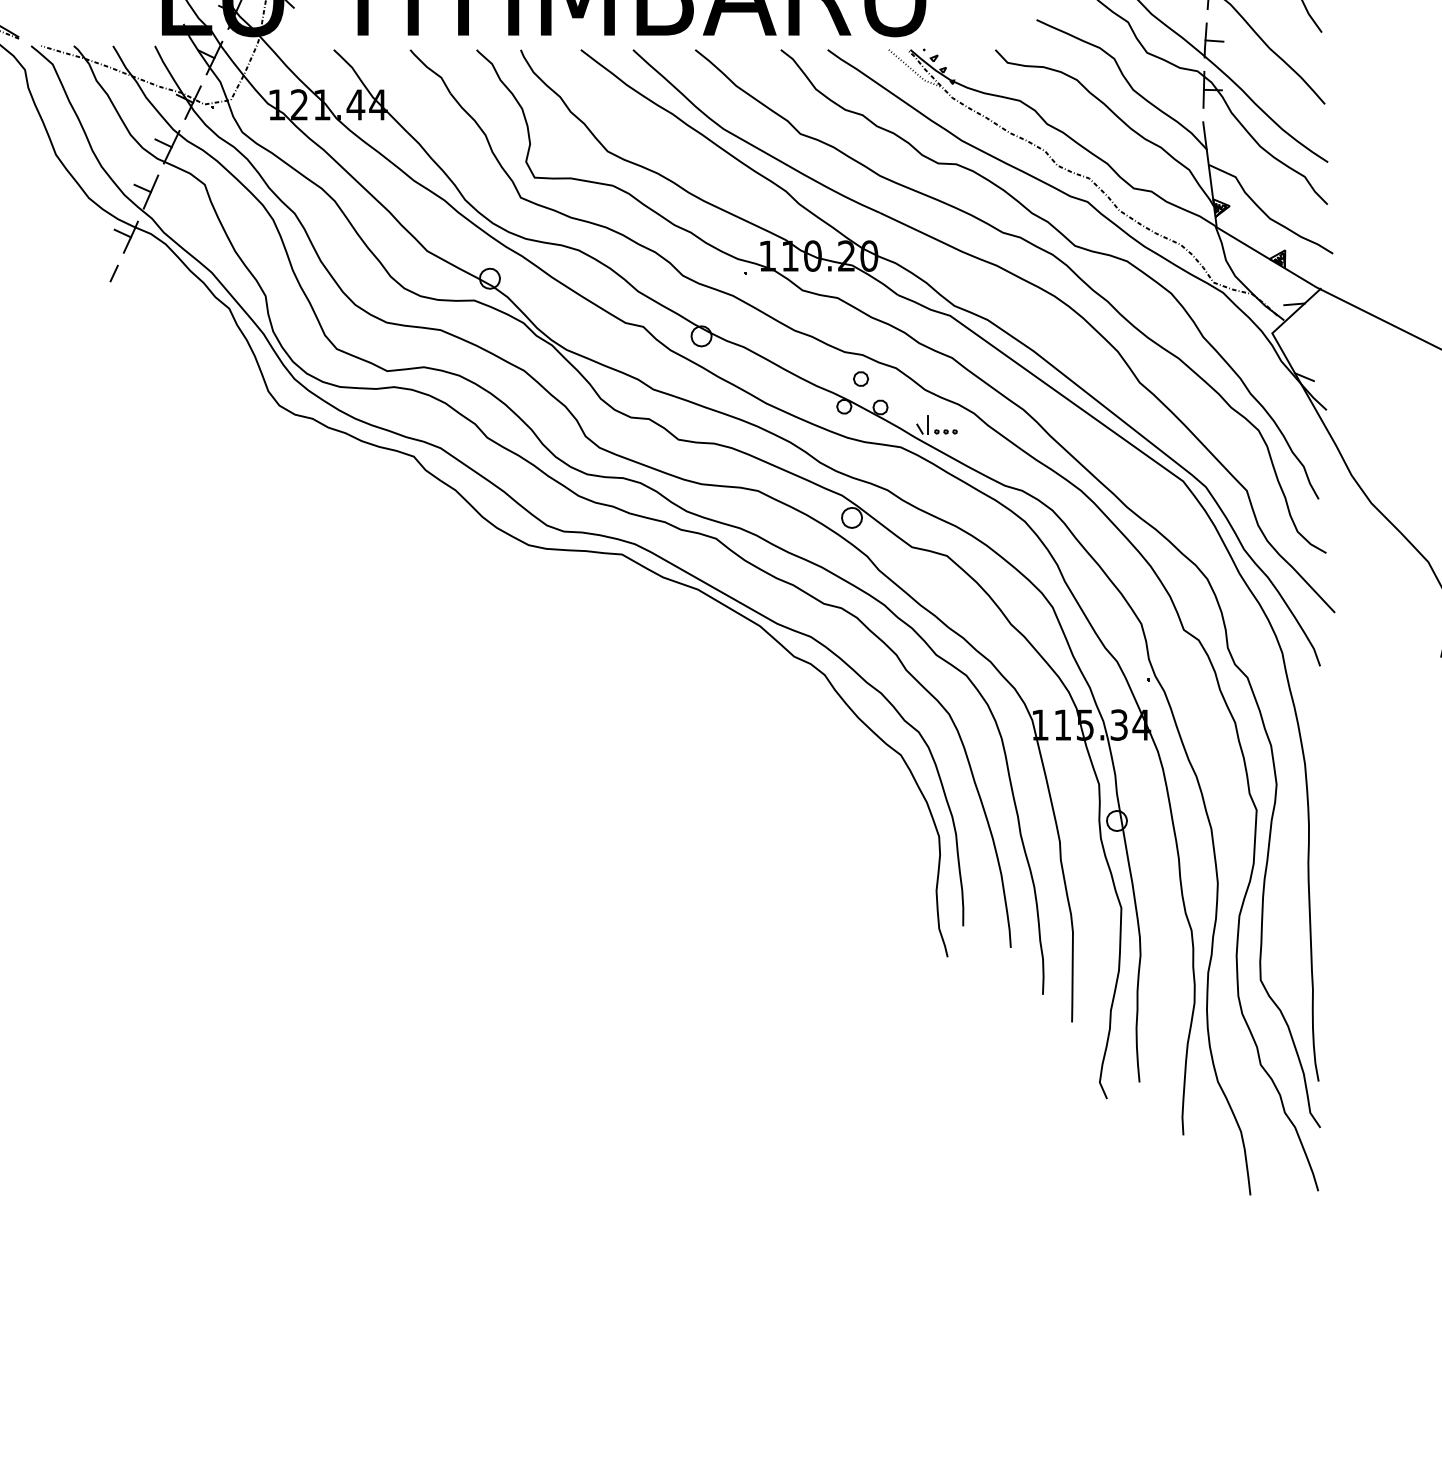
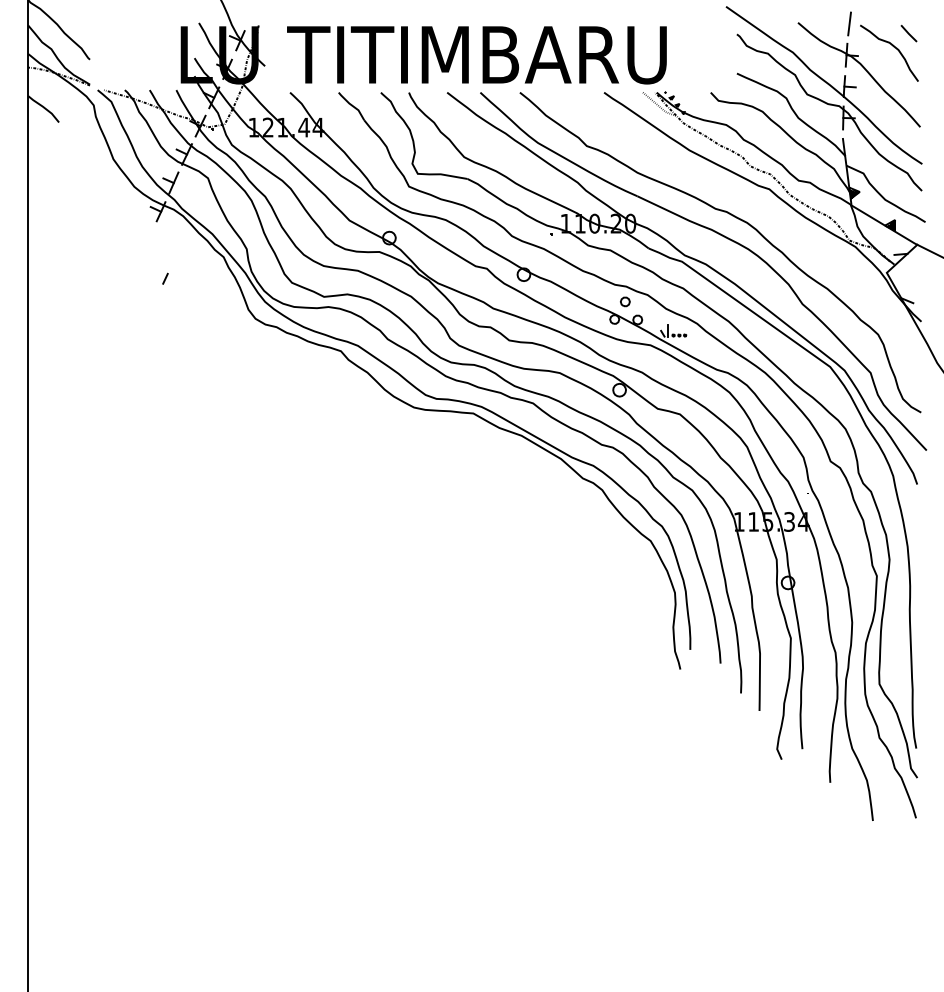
curve: (1075, 247) -> (761, 218), removed
line: (114, 273) -> (165, 278), moved

